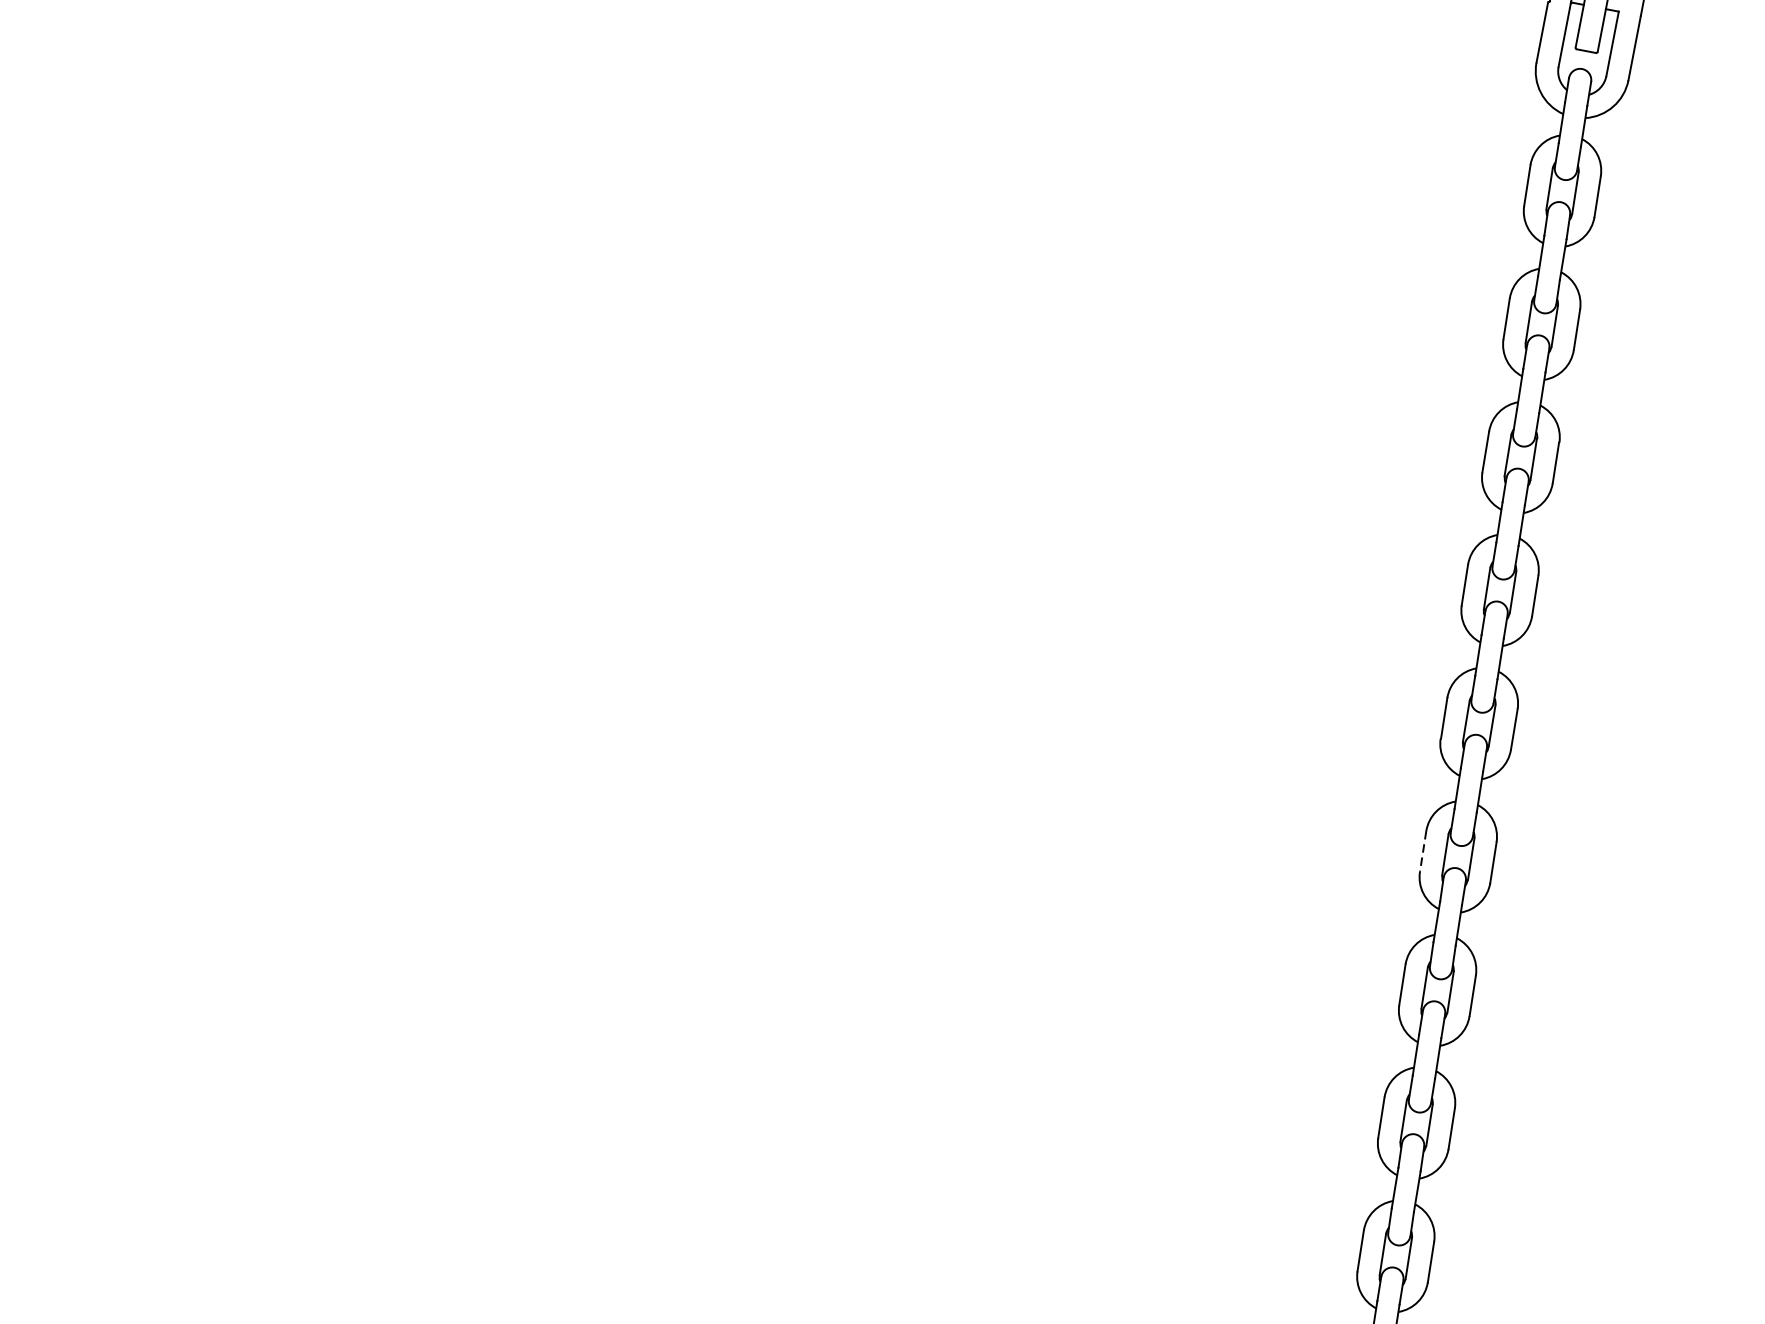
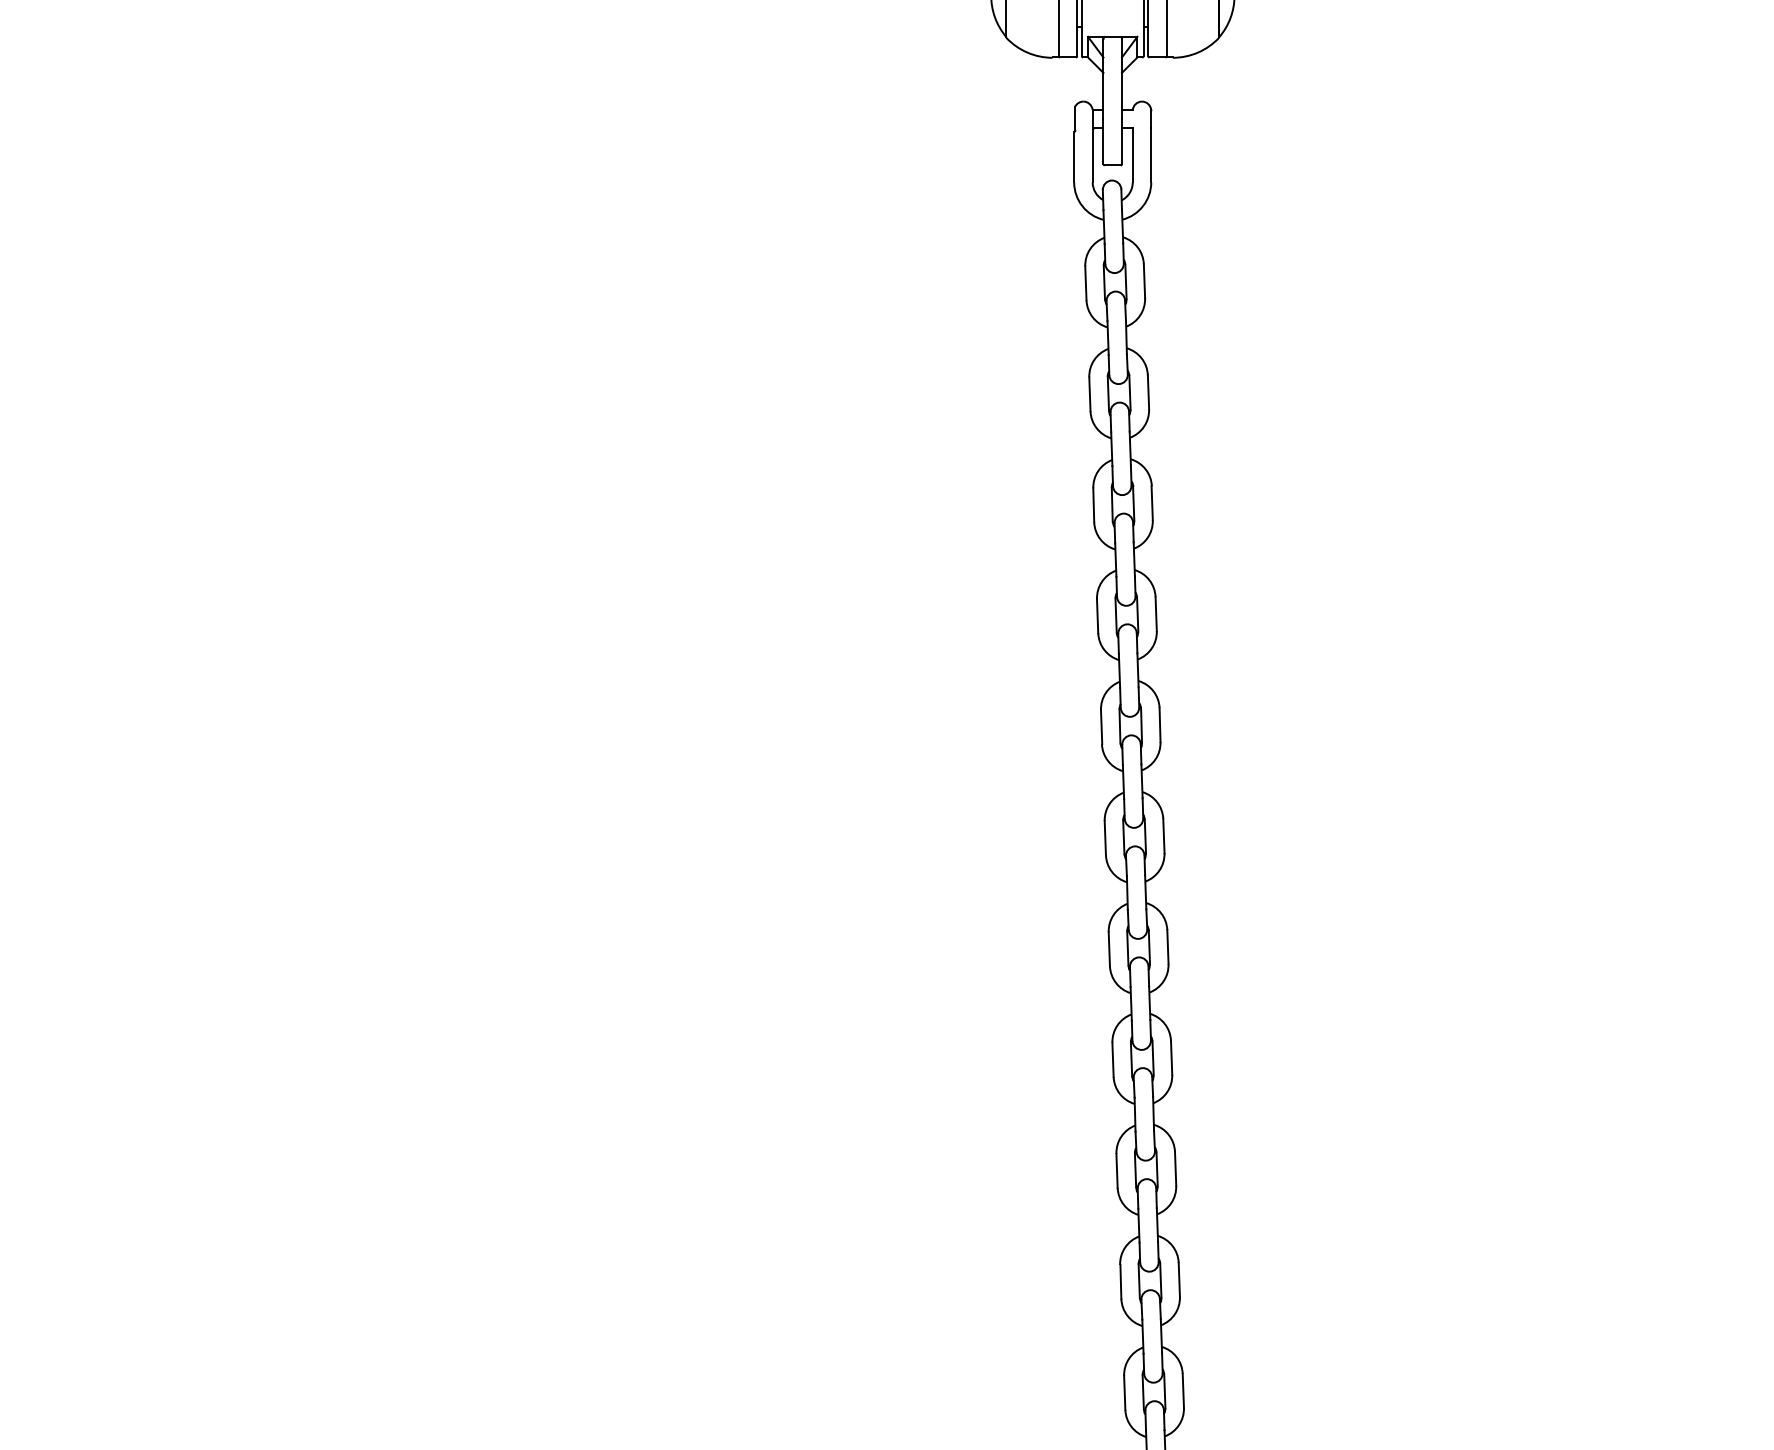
line: (1423, 851) -> (1105, 838), dashed -> solid

